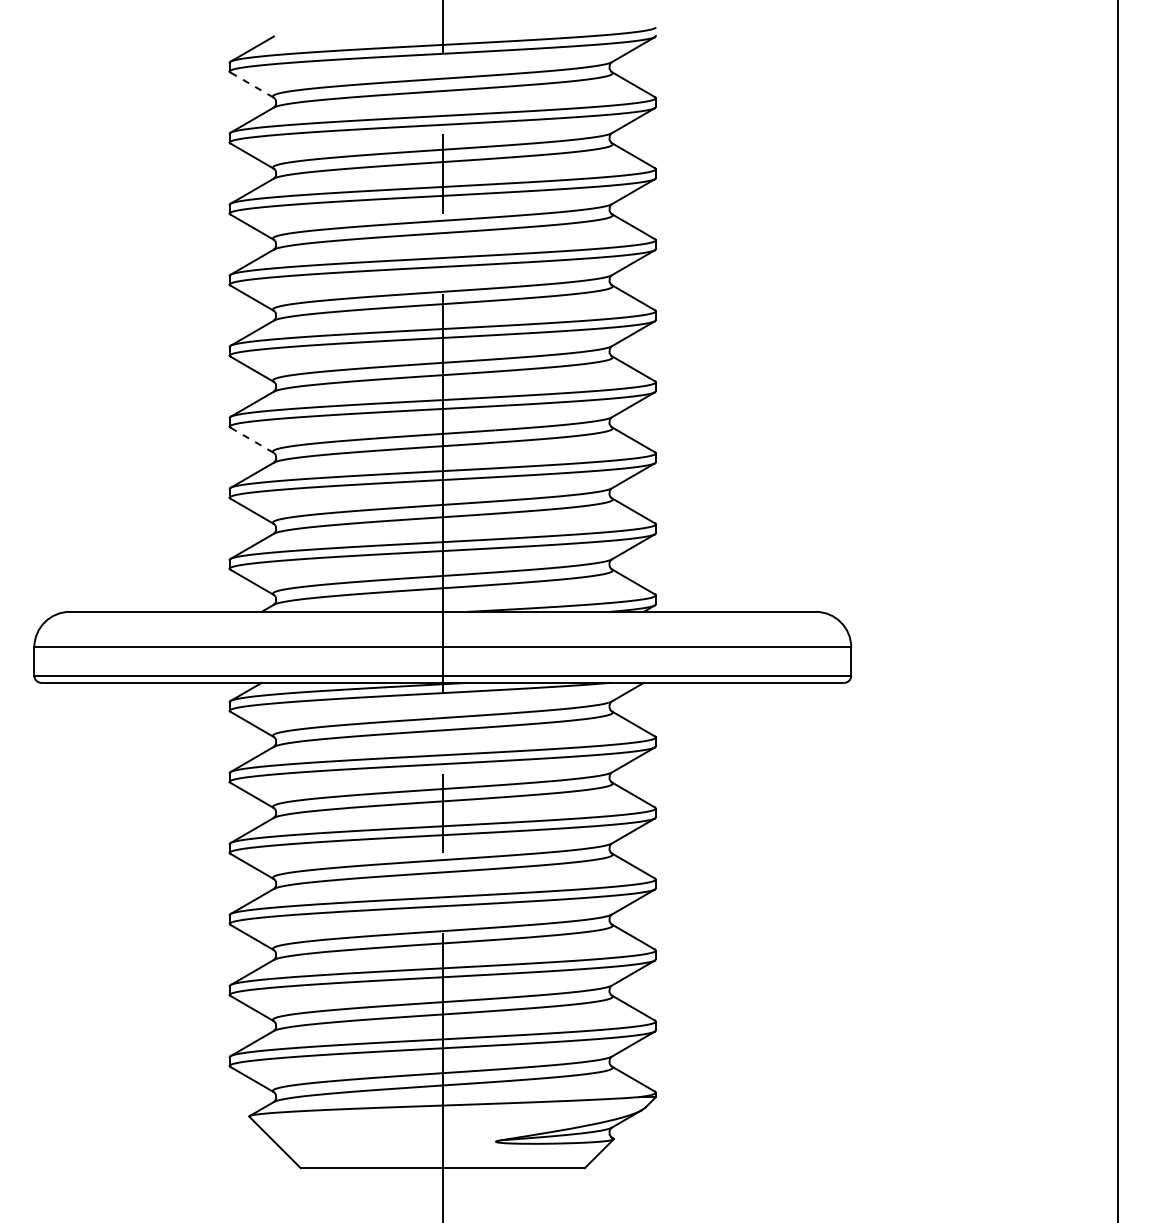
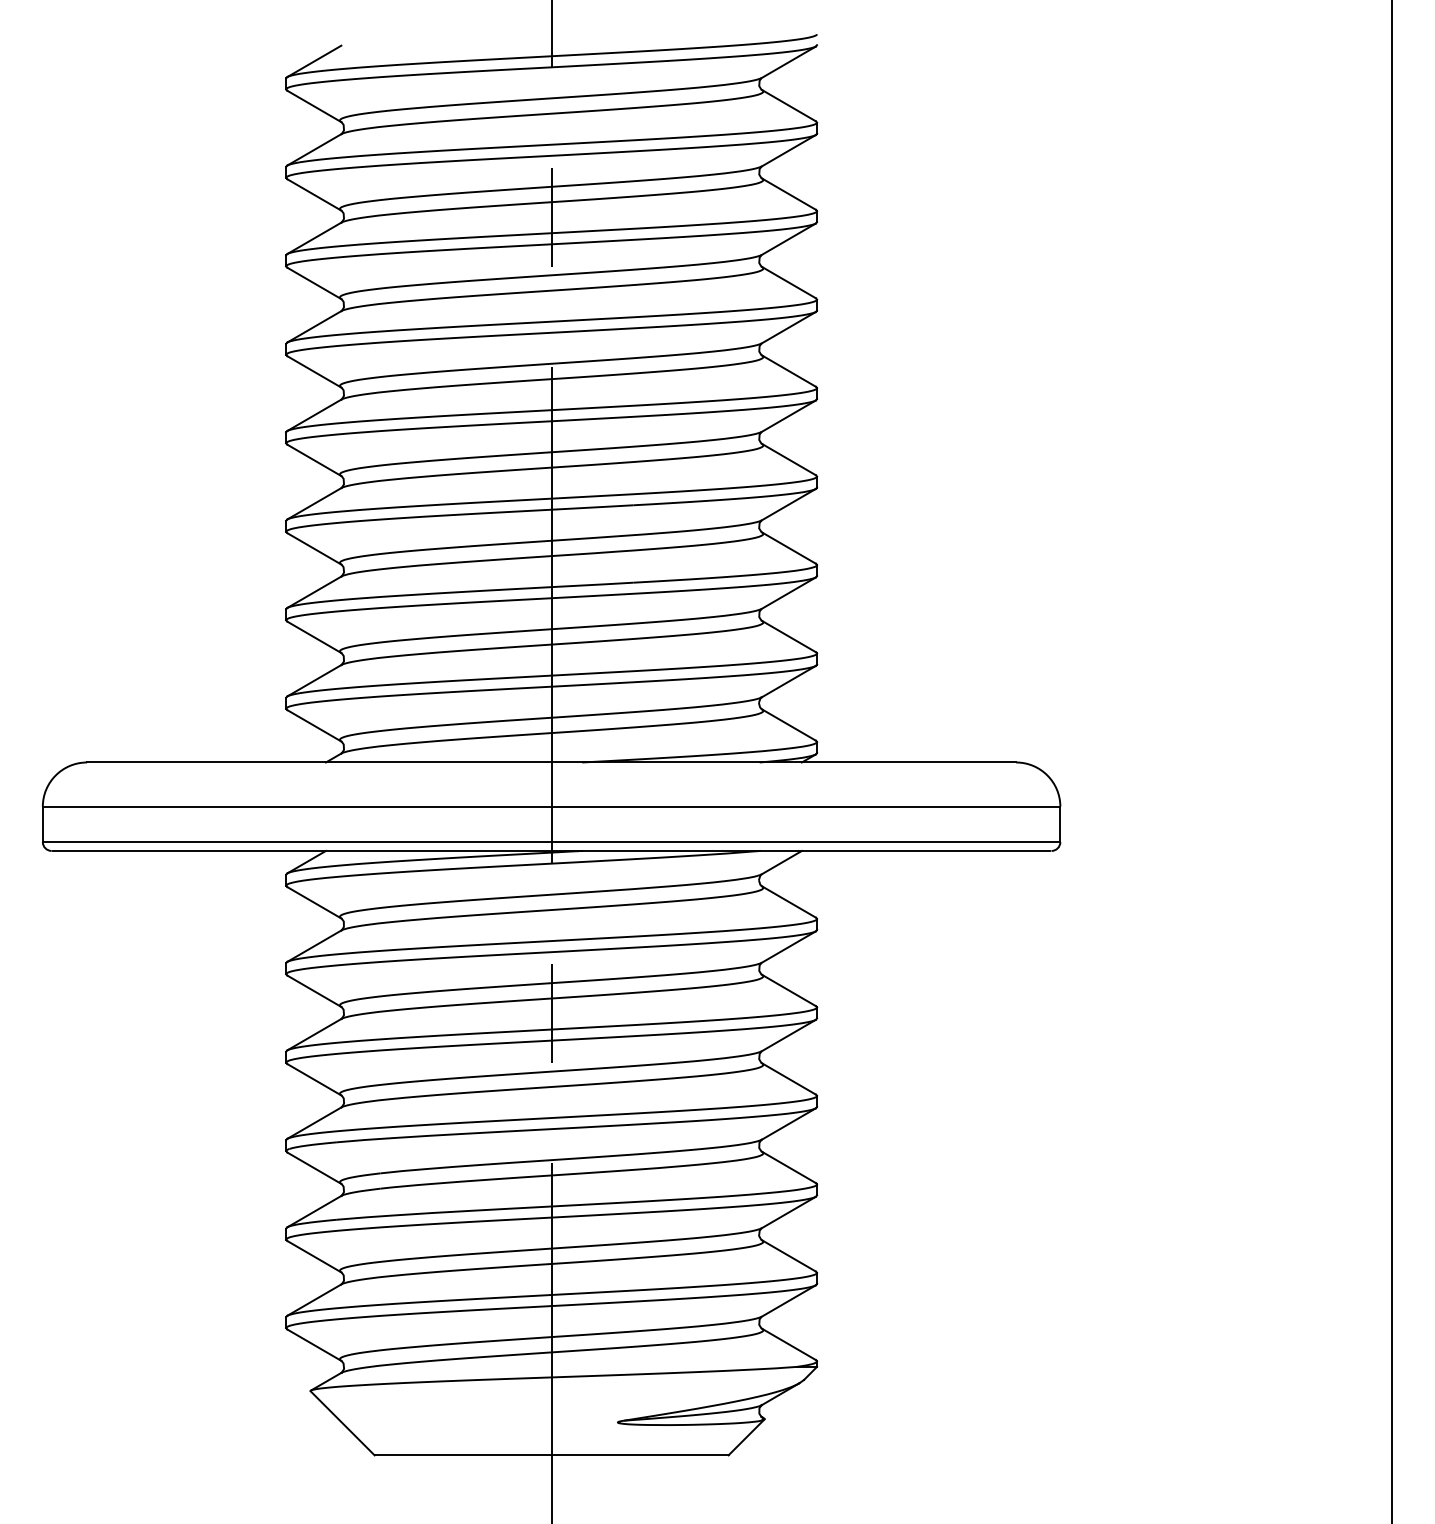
line: (252, 85) -> (314, 106), dashed -> solid
line: (252, 440) -> (314, 549), dashed -> solid

